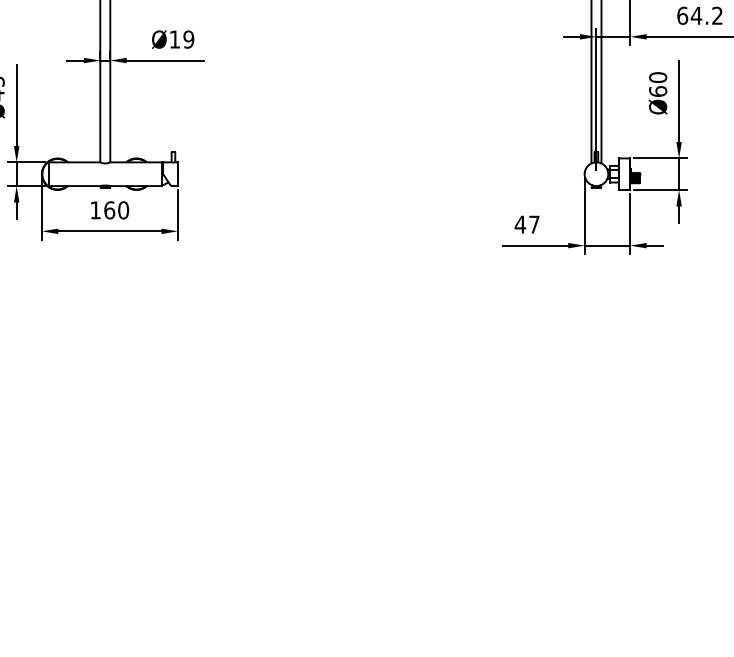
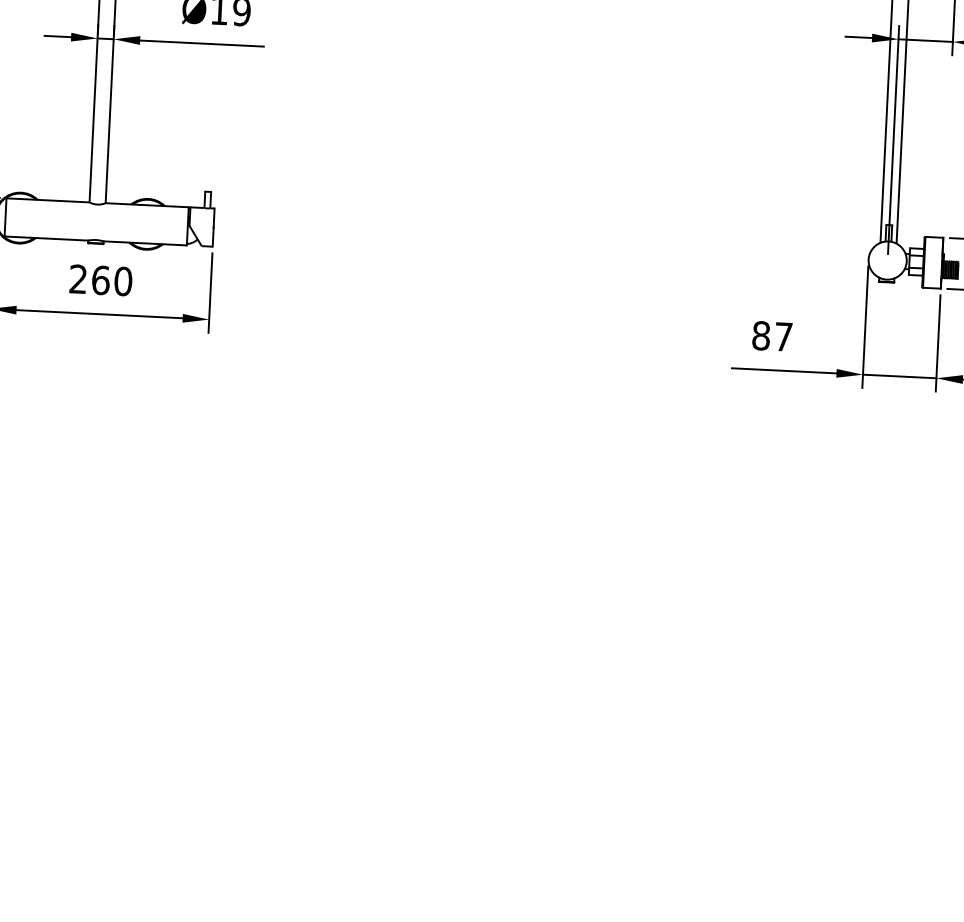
text: (95, 210) -> (78, 279), 160 -> 260
text: (520, 224) -> (761, 335), 47 -> 87

